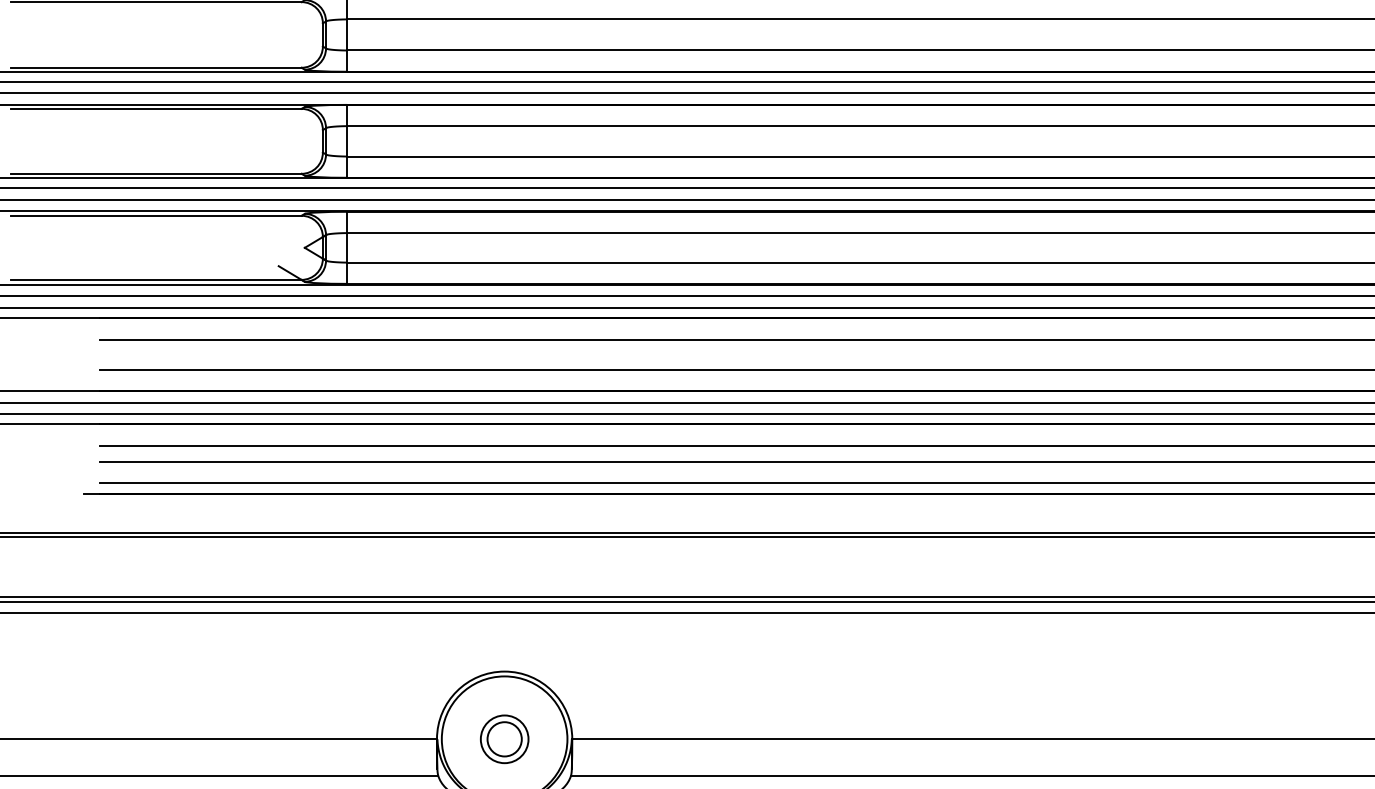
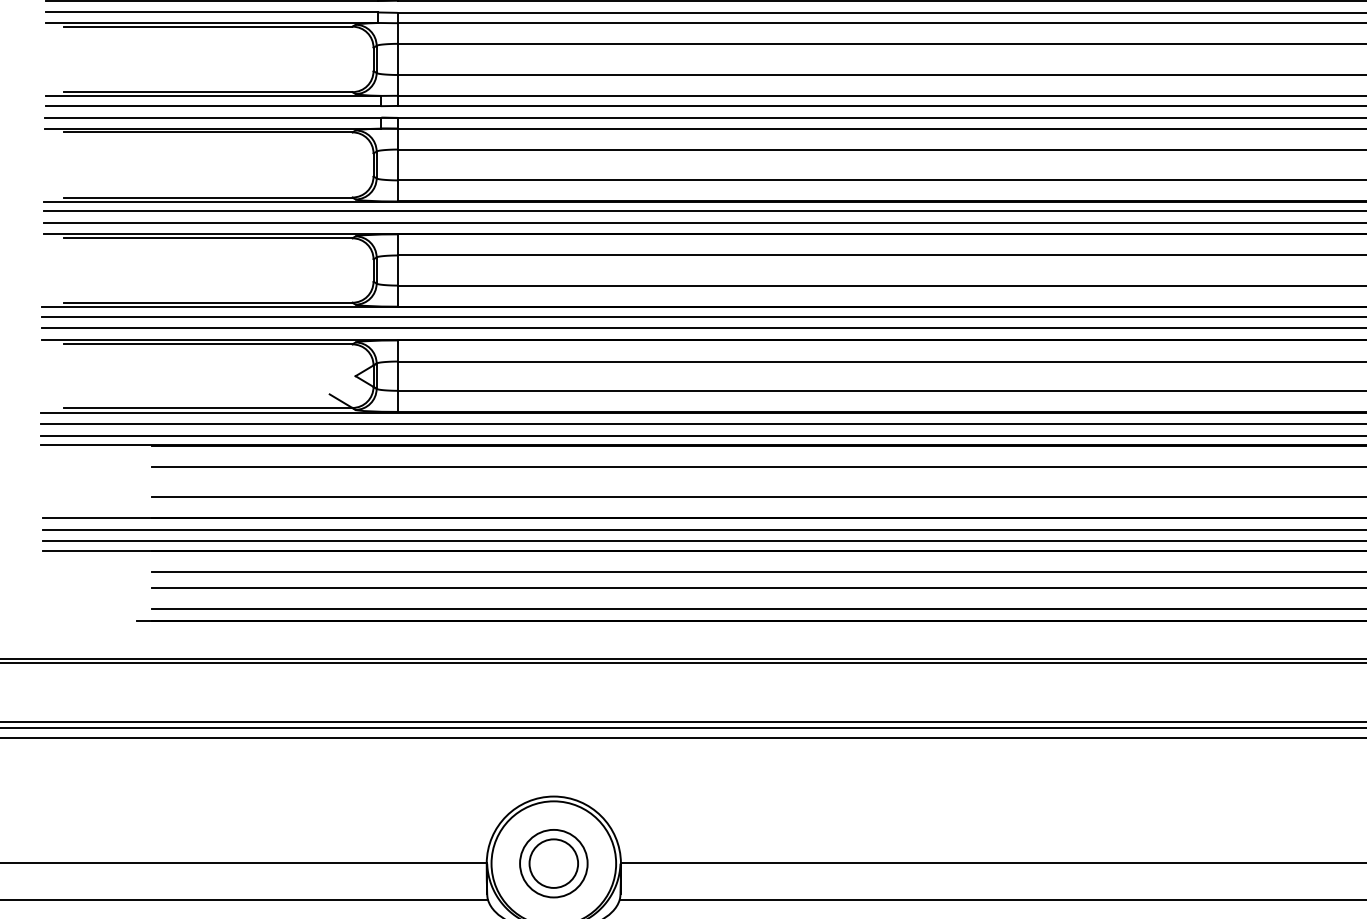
part: (504, 739) -> (553, 863), size x1.43

